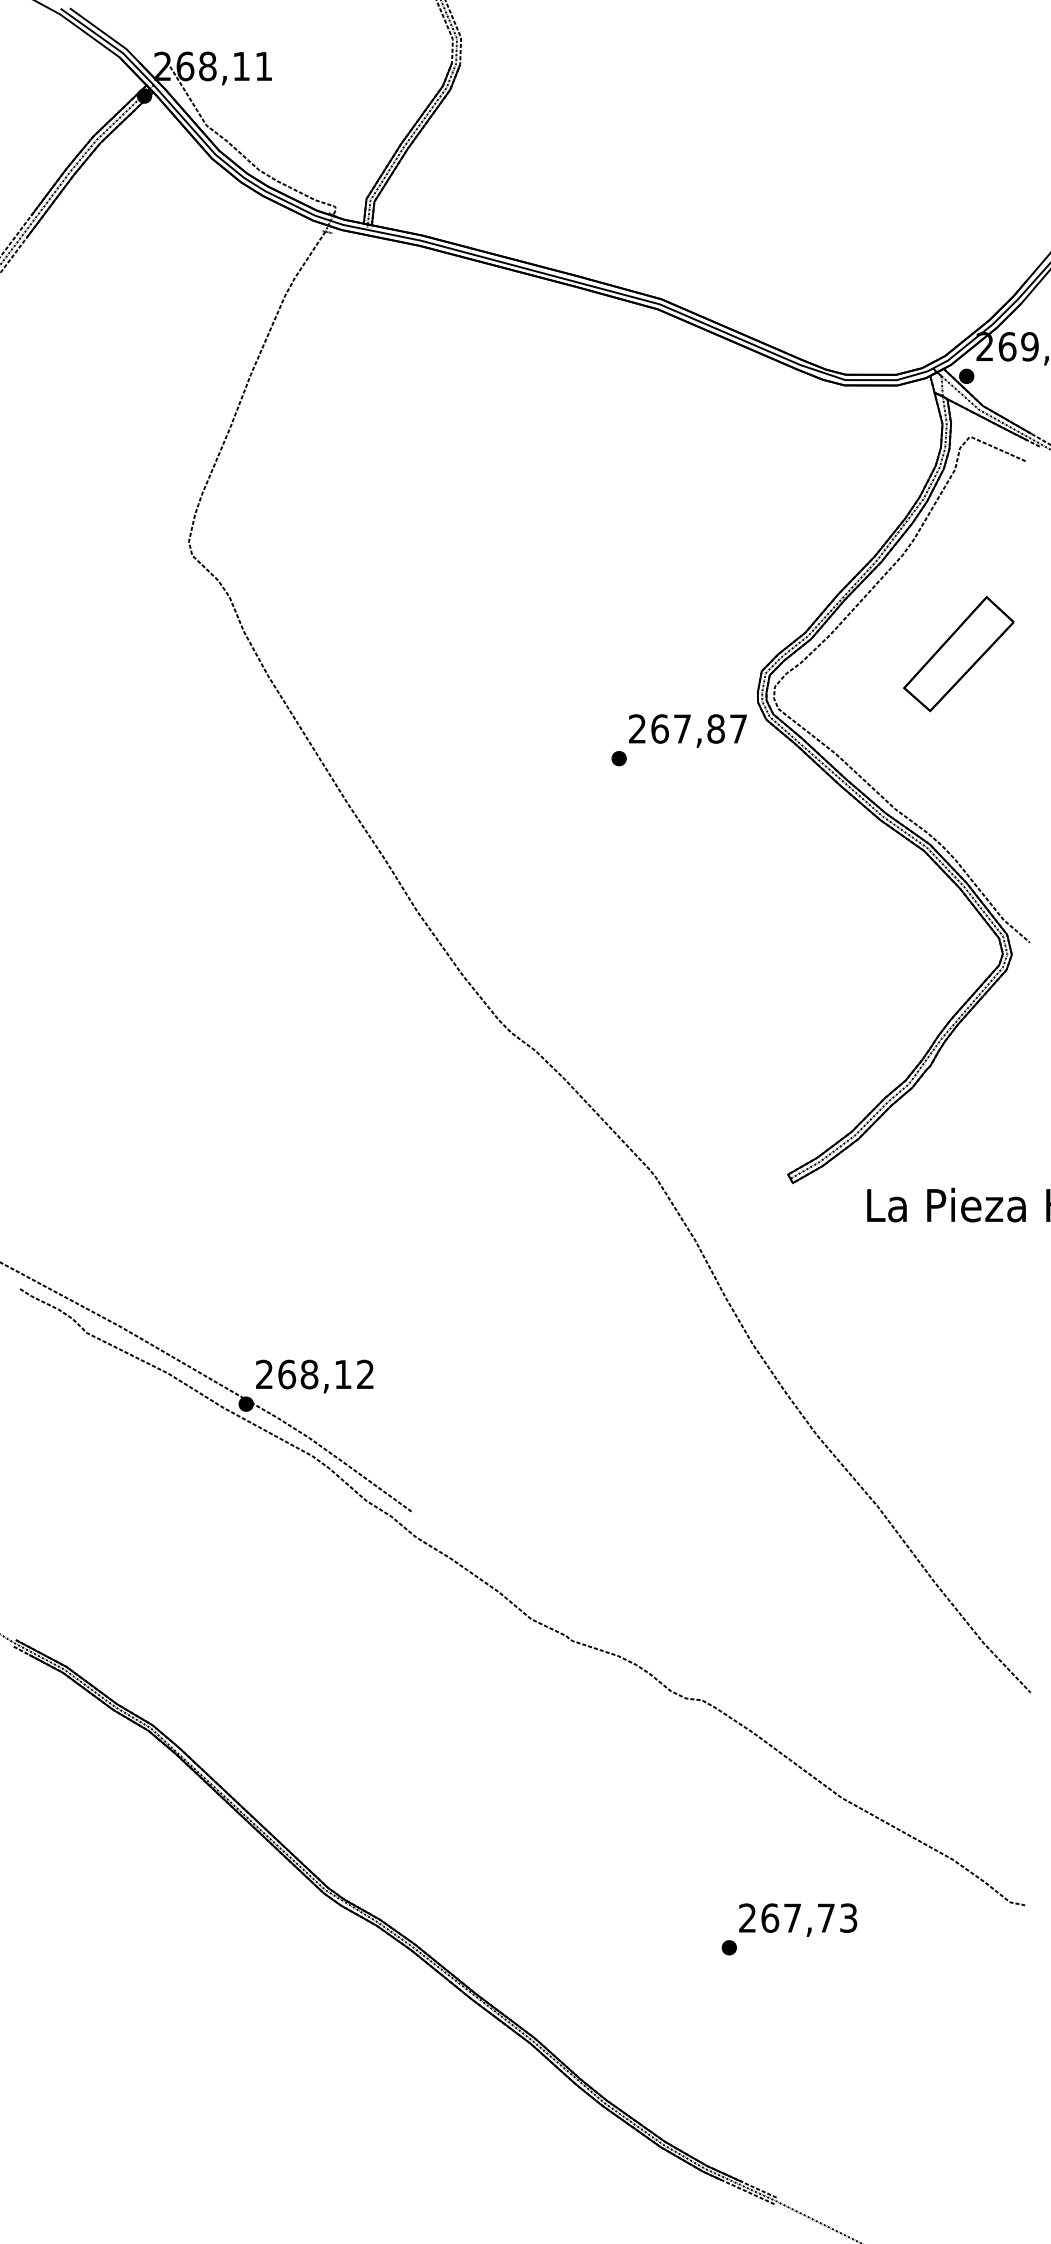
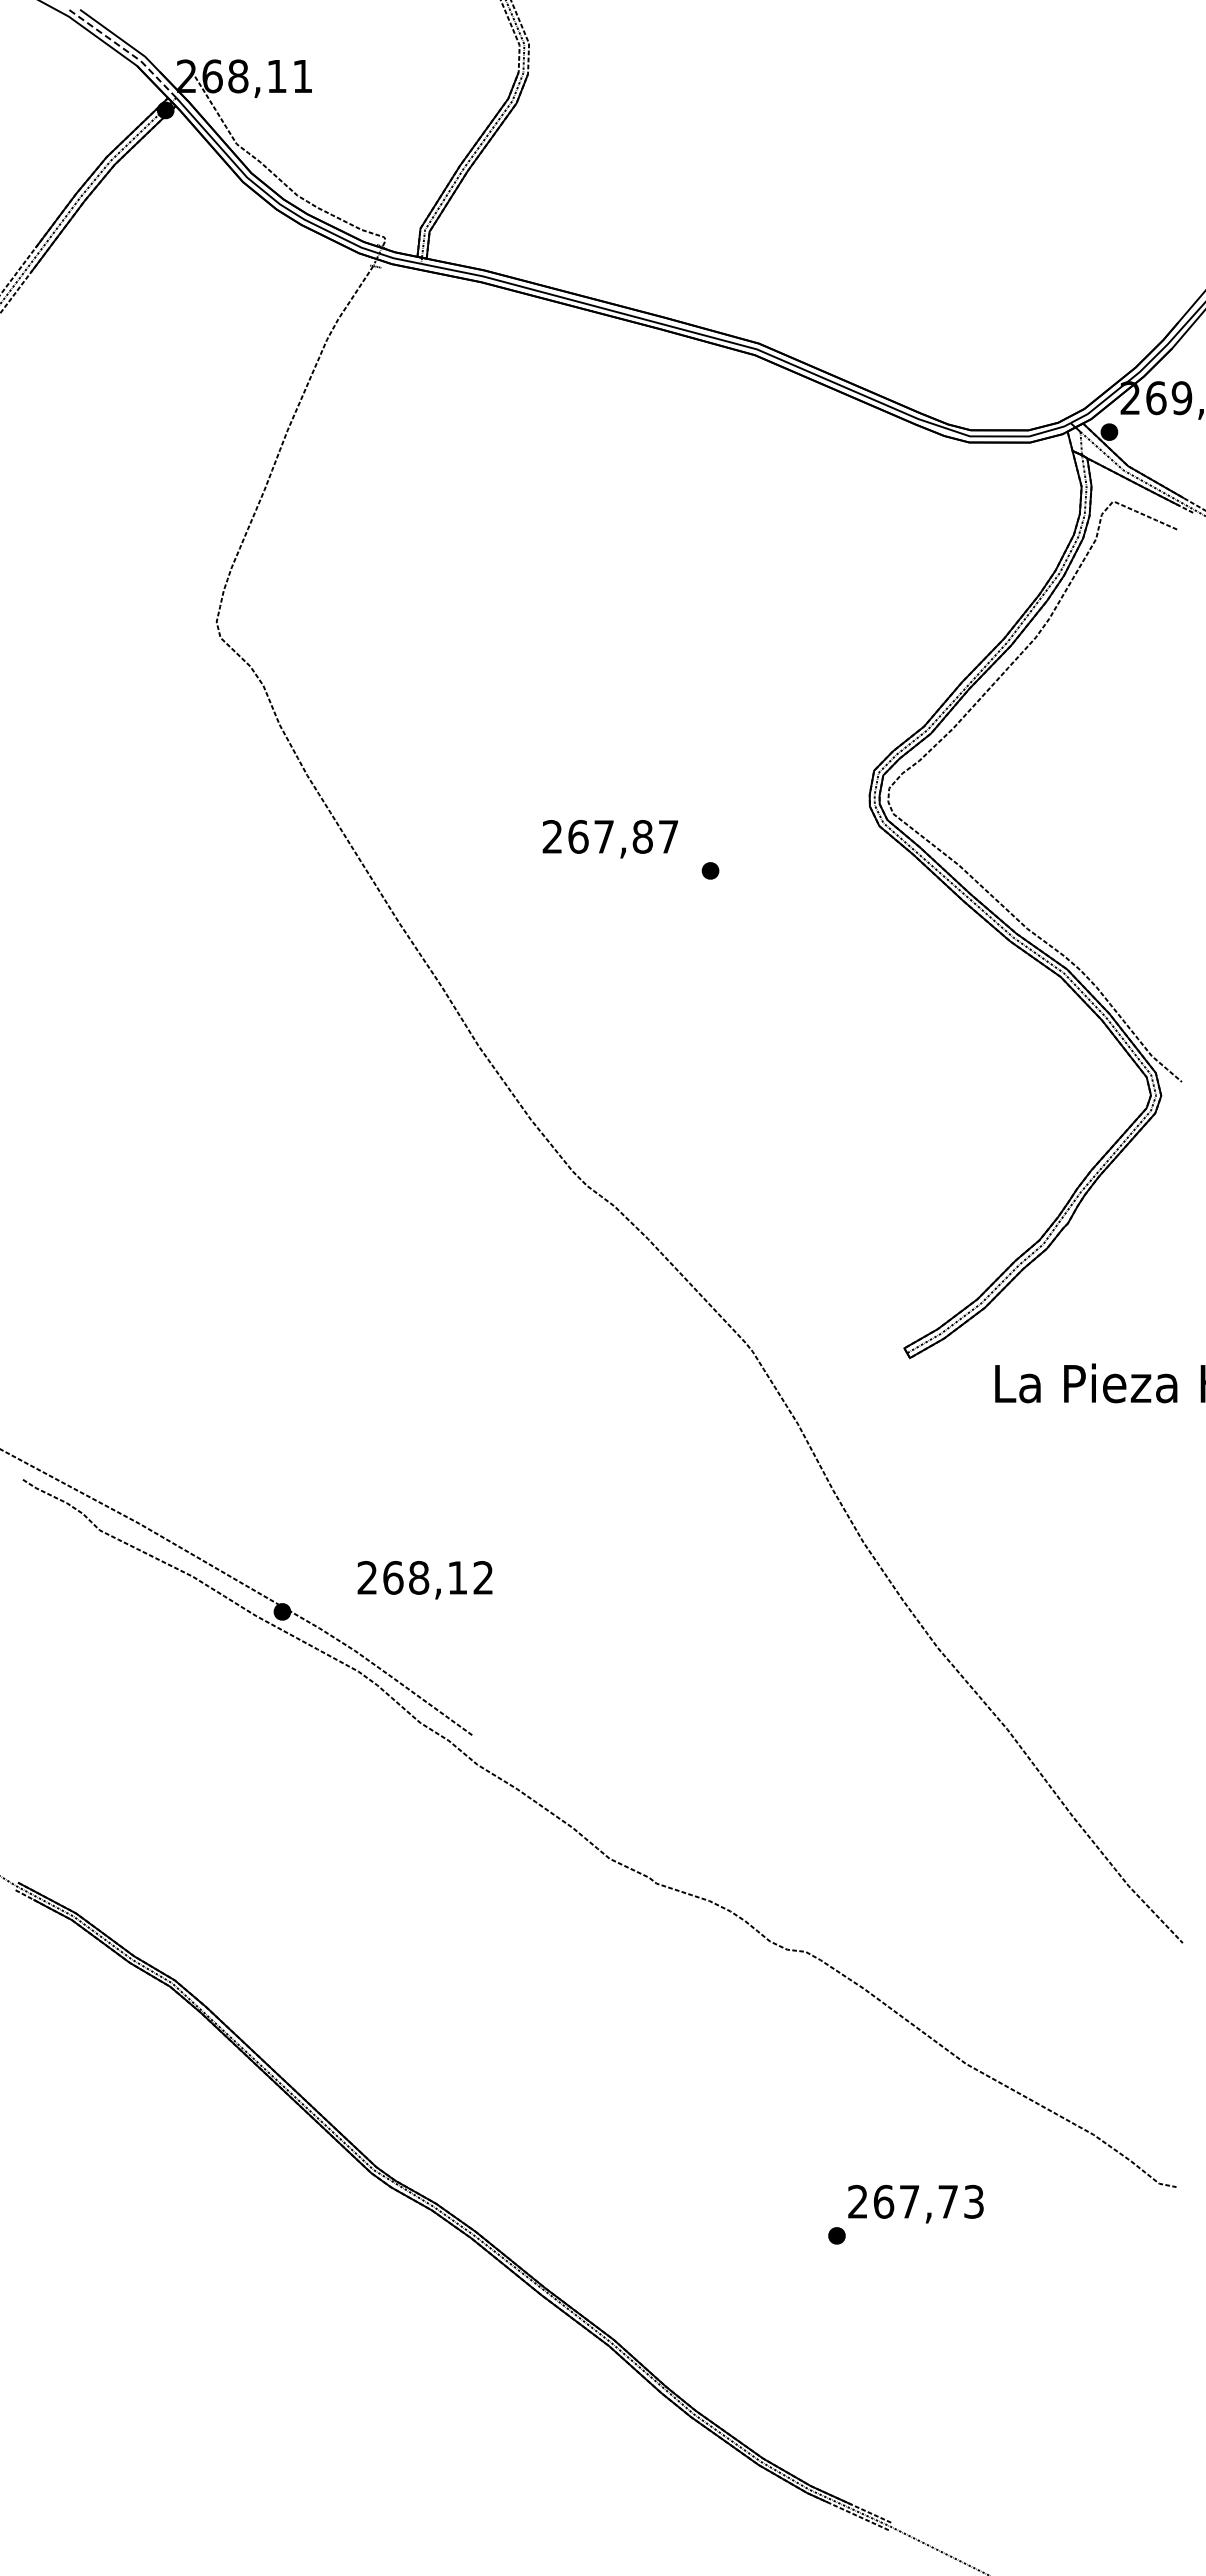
line: (110, 43) -> (126, 50), solid -> dashed
part: (958, 653) -> (1099, 750), removed
text: (687, 731) -> (610, 839), moved
text: (314, 1376) -> (424, 1580), moved

